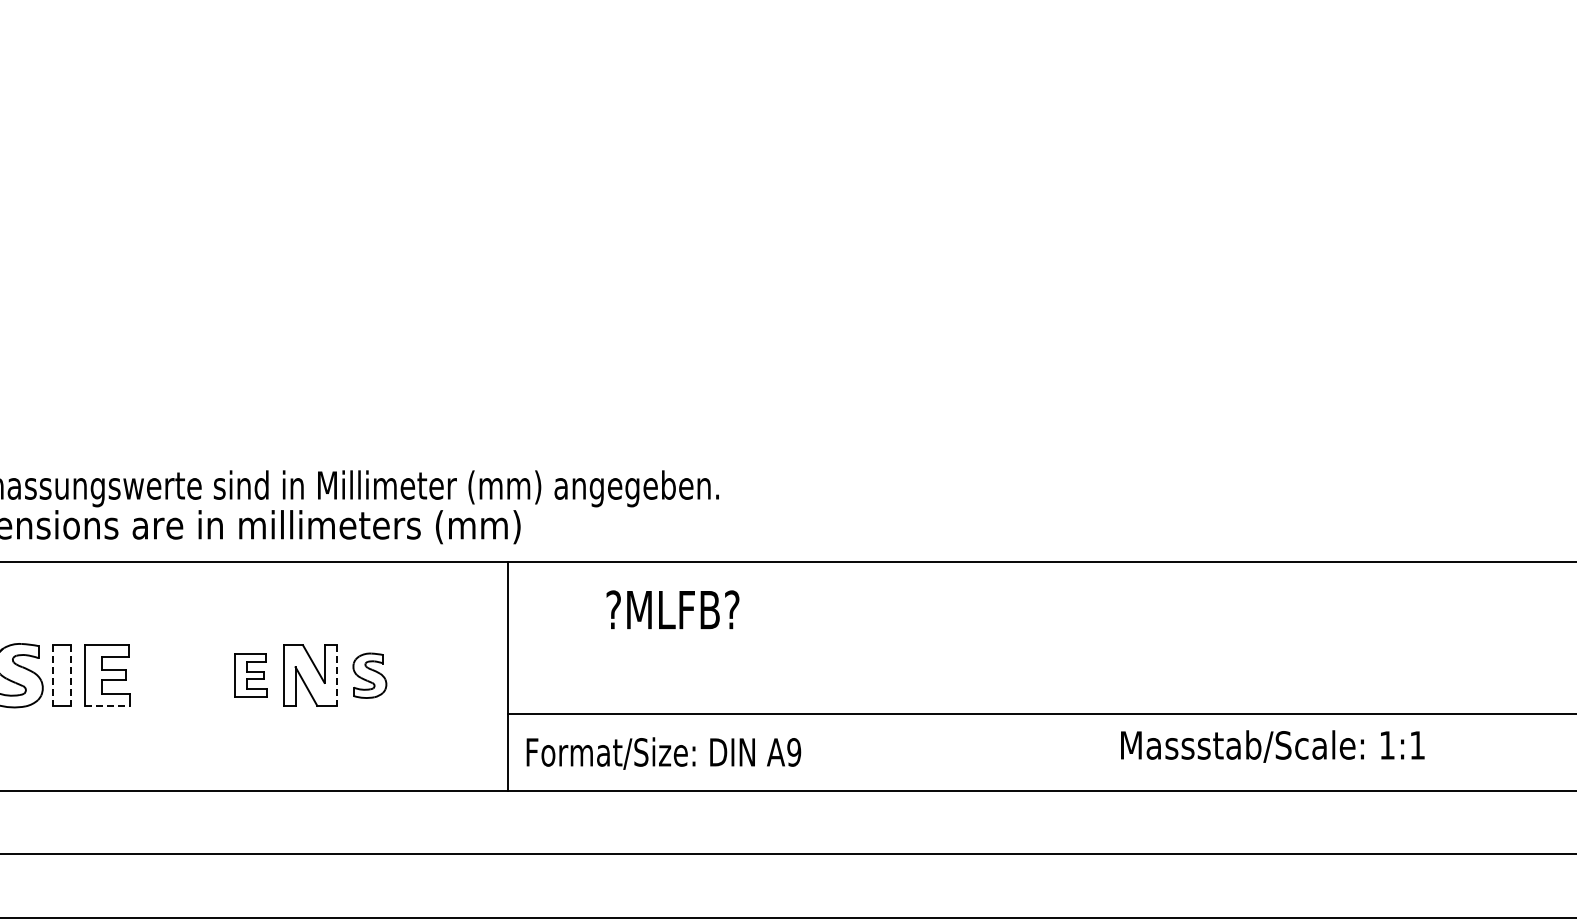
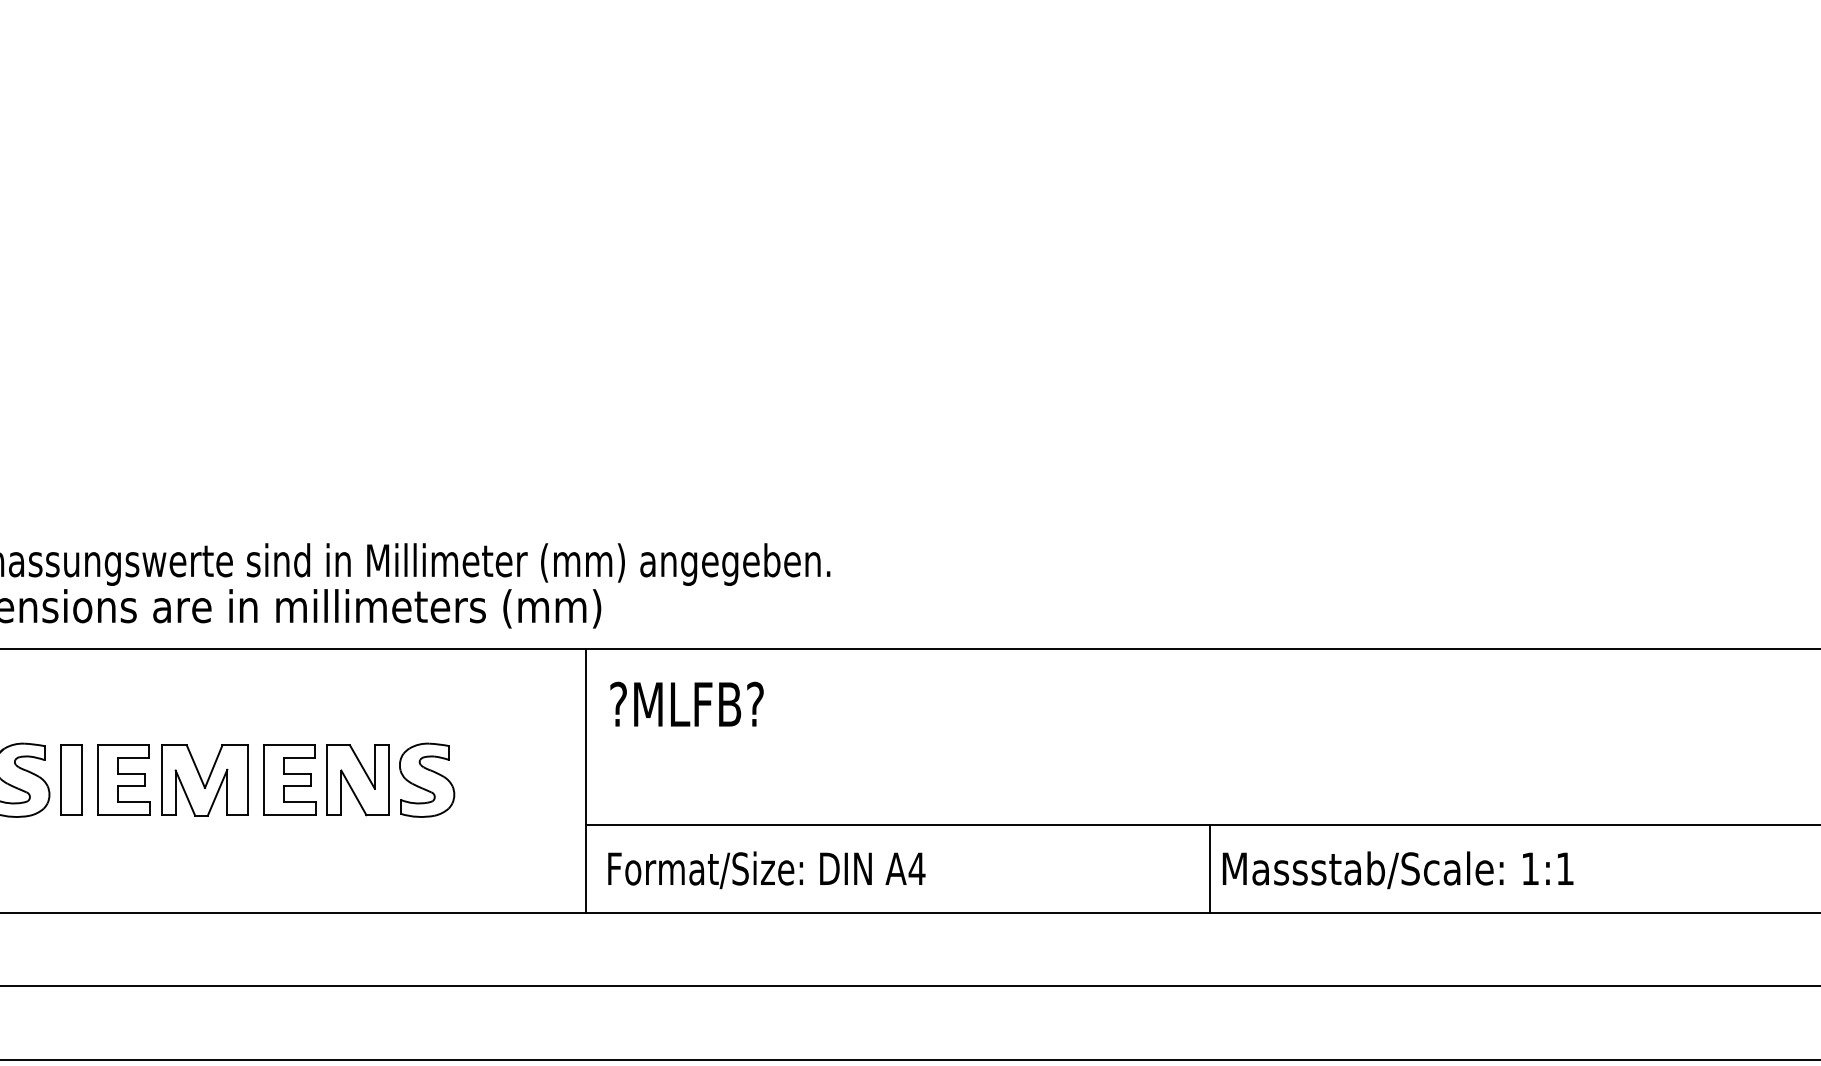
text: (672, 609) -> (686, 703), moved
part: (176, 675) -> (203, 780), added
part: (250, 675) -> (289, 780), size x1.43
part: (369, 675) -> (426, 780), size x1.43
line: (52, 676) -> (60, 781), dashed -> solid
line: (70, 676) -> (81, 781), dashed -> solid
line: (336, 676) -> (388, 781), dashed -> solid
line: (107, 705) -> (124, 814), dashed -> solid
text: (1272, 746) -> (1397, 870), moved
text: (793, 752) -> (916, 869), A9 -> A4
line: (1047, 752) -> (1209, 869), added

